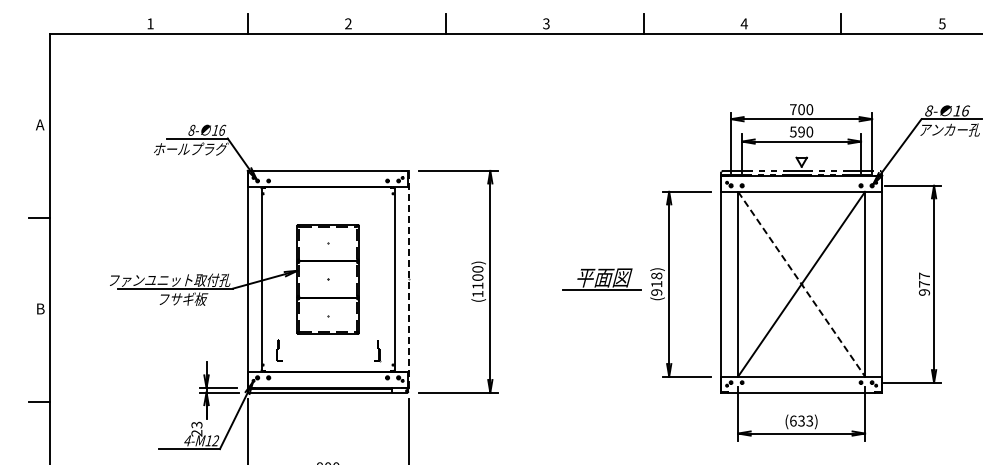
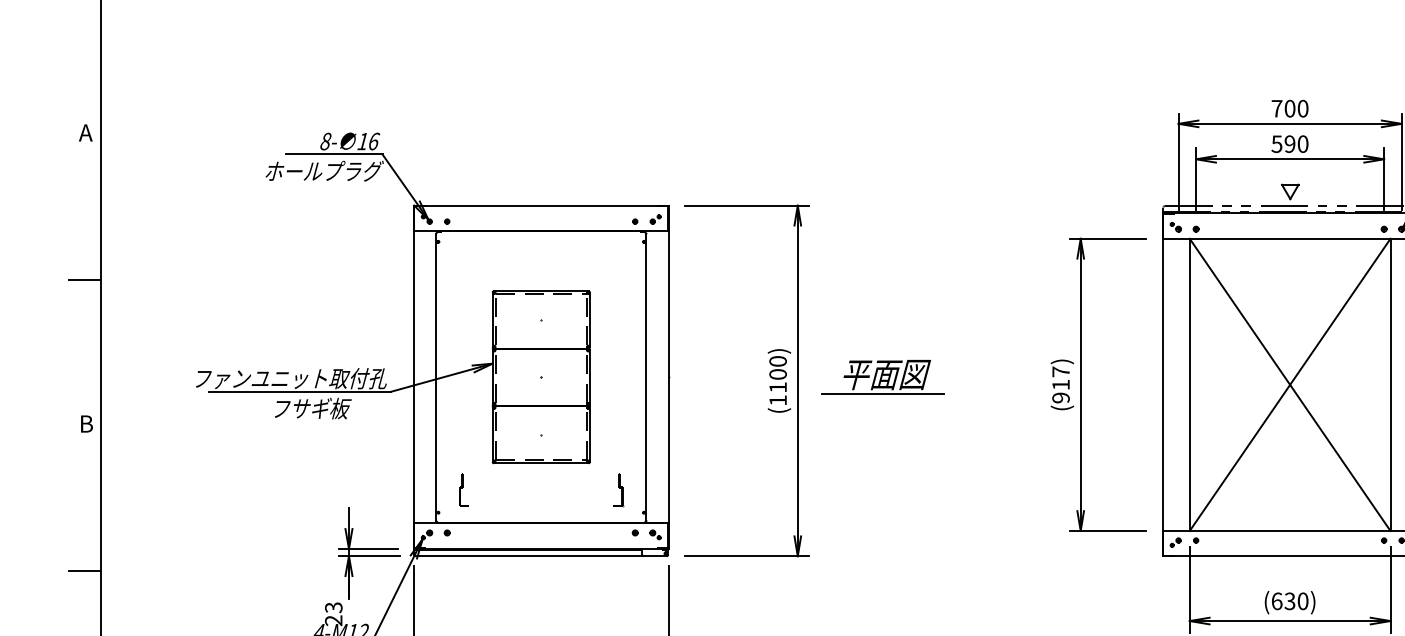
text: (656, 275) -> (1060, 371), (918) -> (917)
line: (408, 279) -> (668, 377), dashed -> solid
part: (601, 279) -> (881, 377), moved
line: (801, 284) -> (1289, 385), dashed -> solid
text: (809, 420) -> (1302, 600), (633) -> (630)

